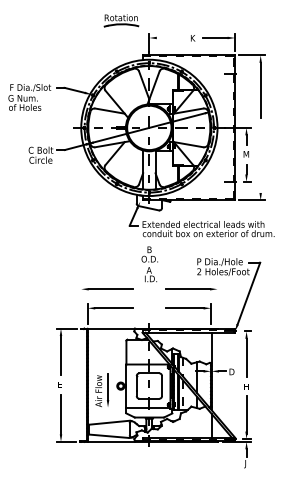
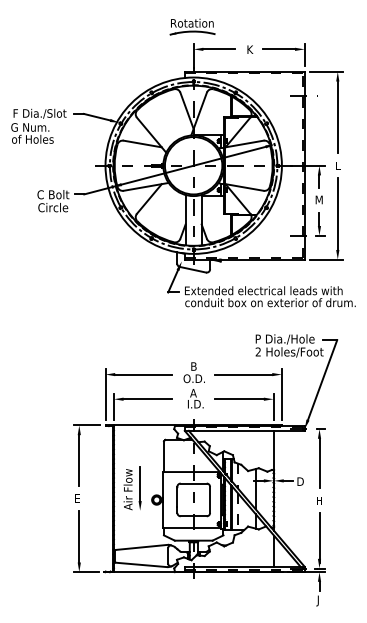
part: (121, 20) -> (192, 26), moved
line: (169, 38) -> (219, 49), added
line: (260, 164) -> (337, 213), added
text: (149, 264) -> (193, 385), moved
line: (81, 304) -> (105, 394), added
line: (217, 304) -> (281, 394), added
part: (102, 390) -> (132, 488), moved

